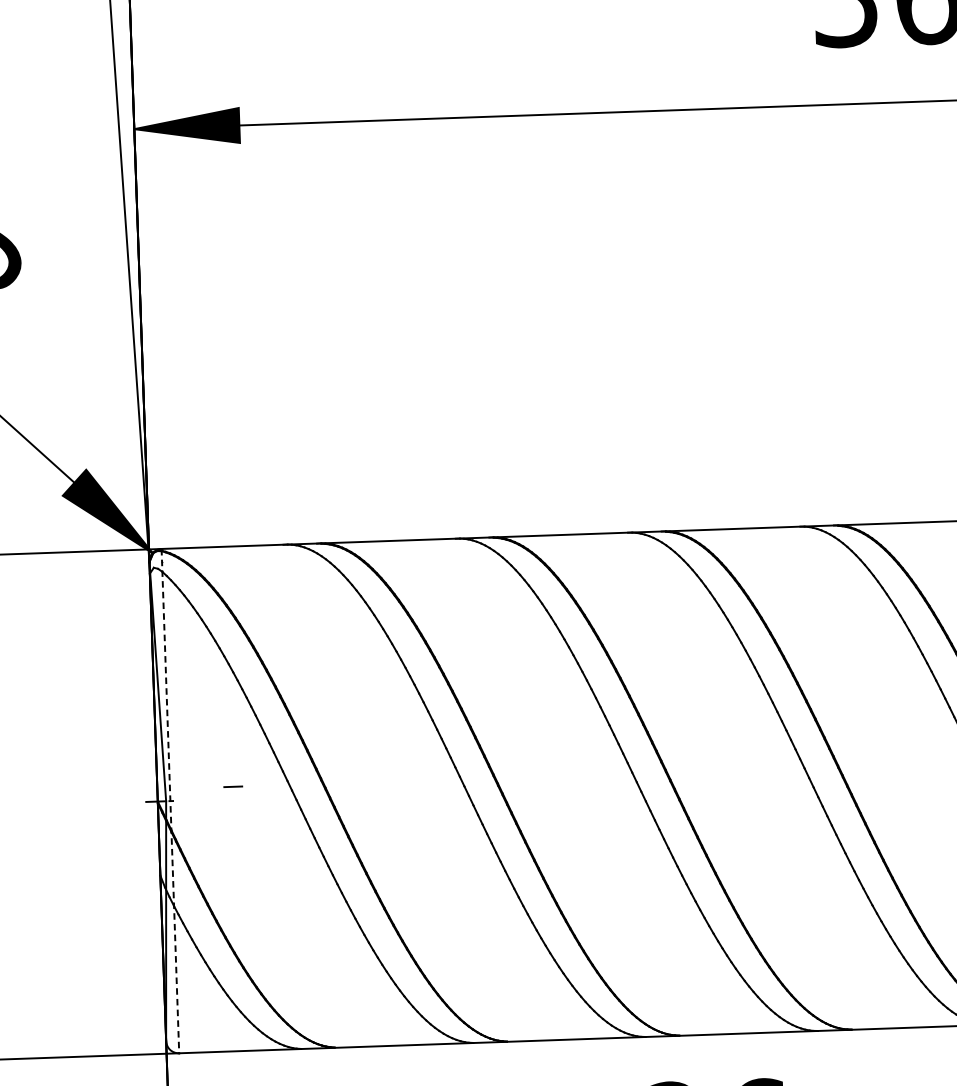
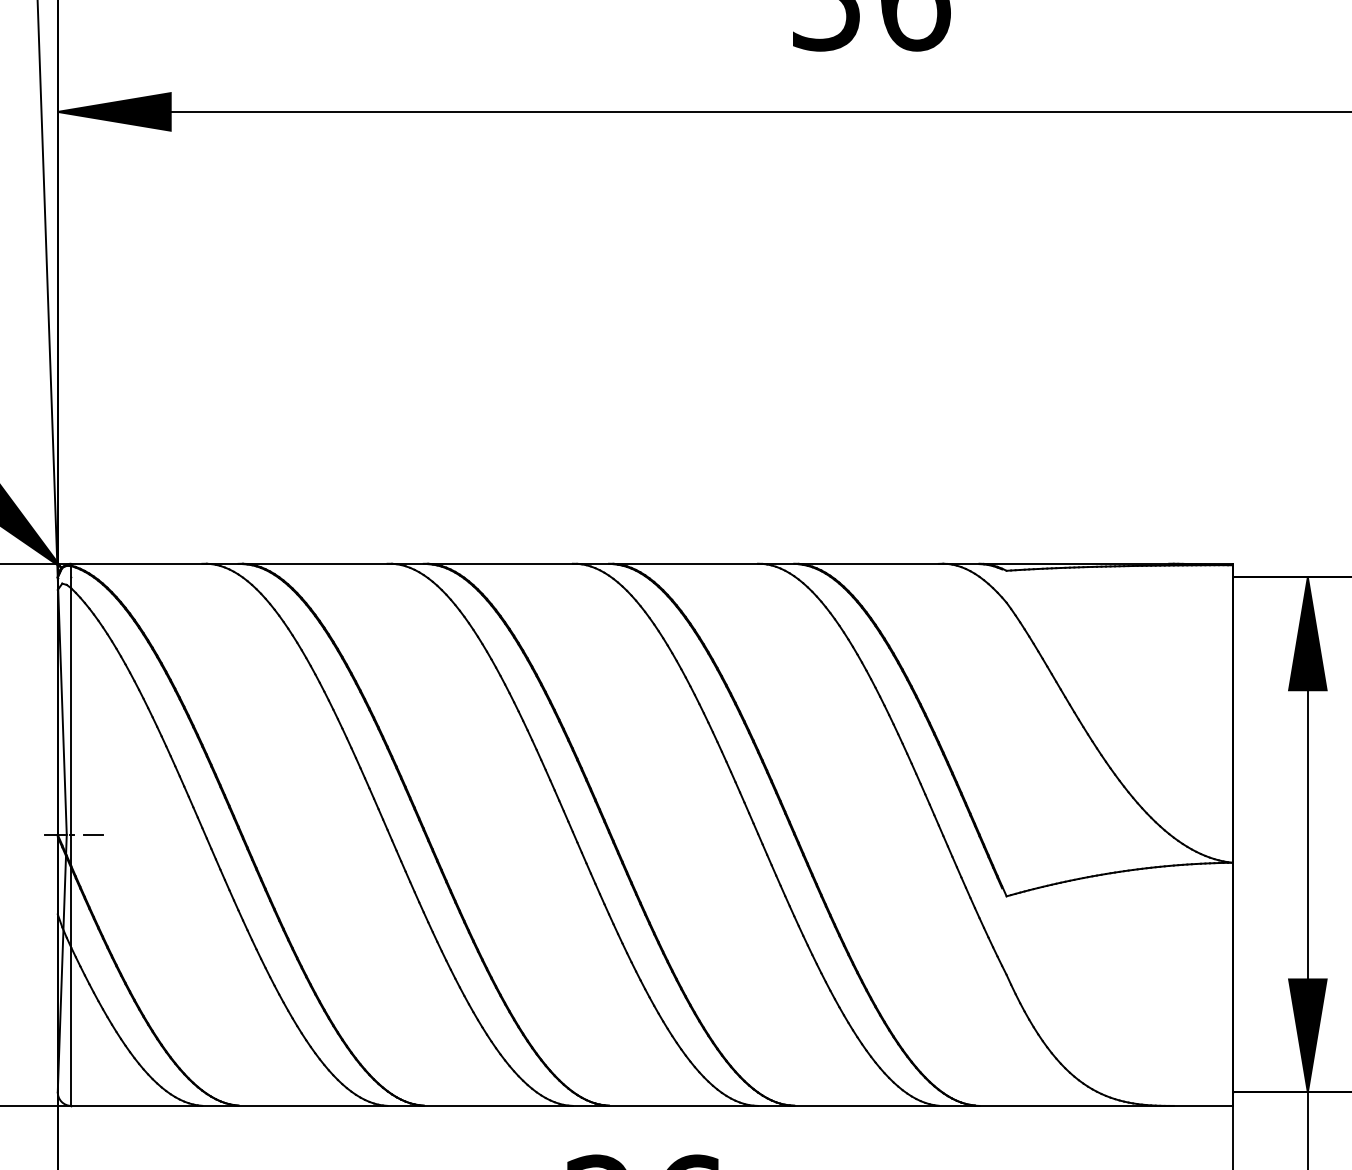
line: (233, 786) -> (93, 834), moved
line: (170, 801) -> (71, 835), dashed -> solid

